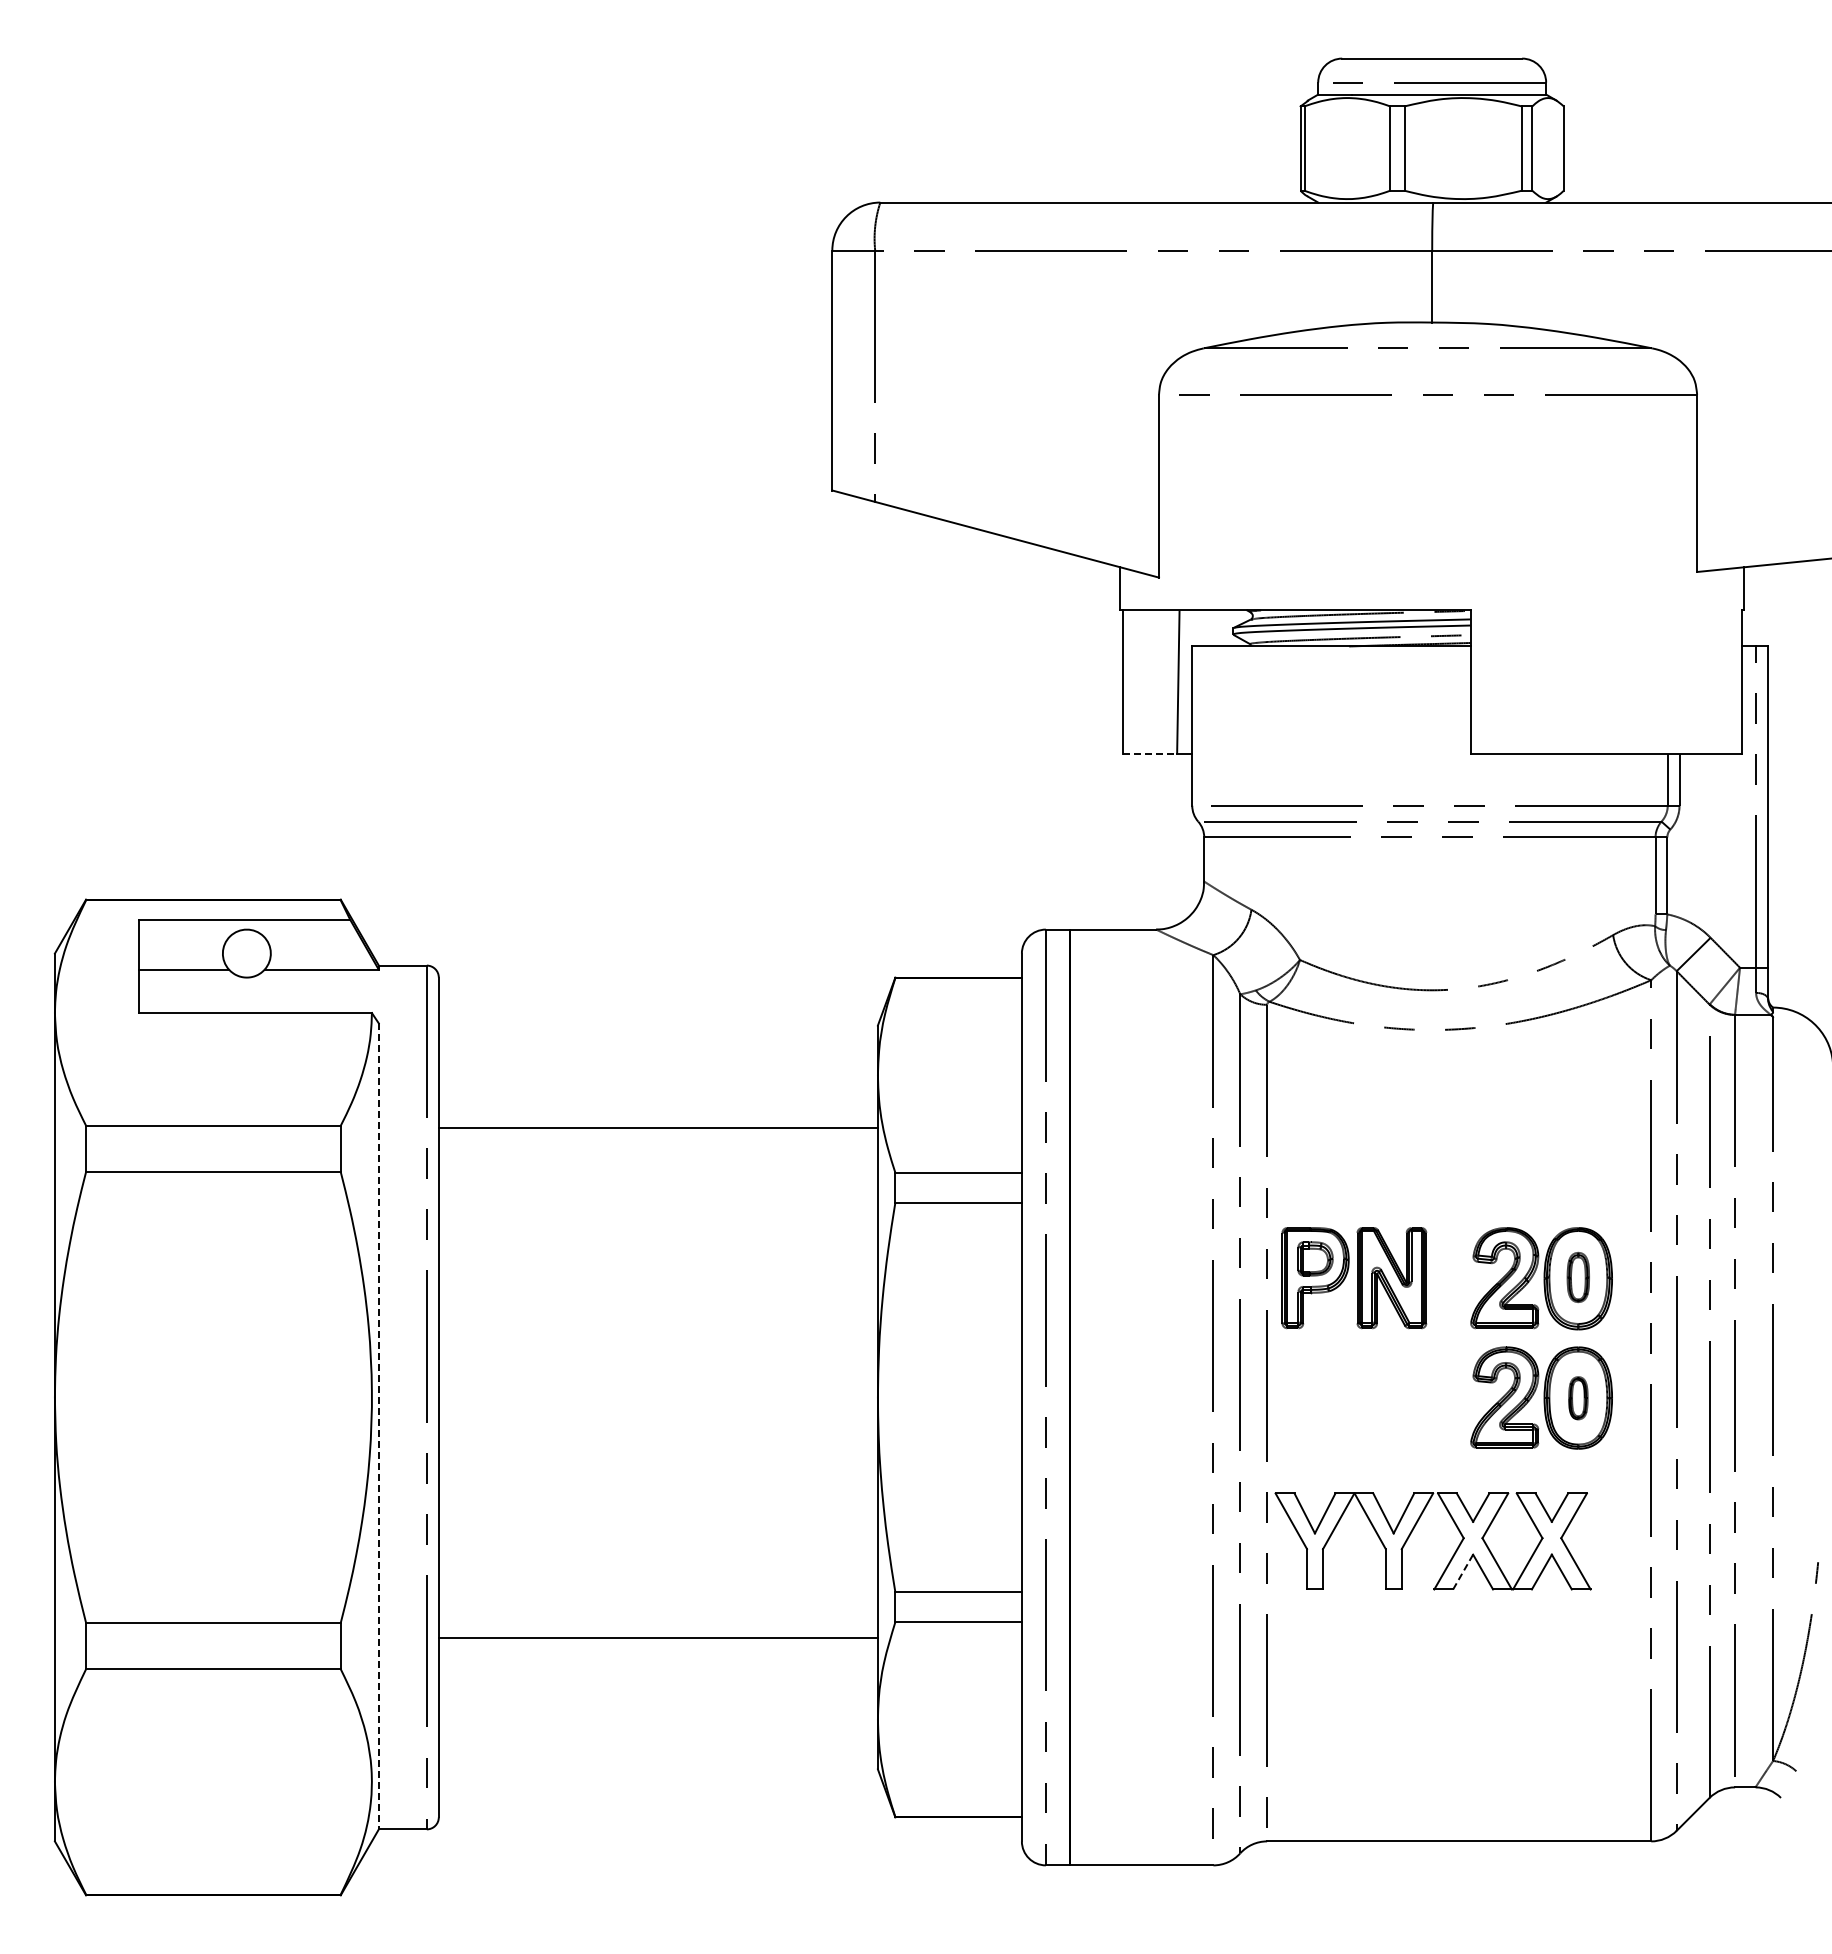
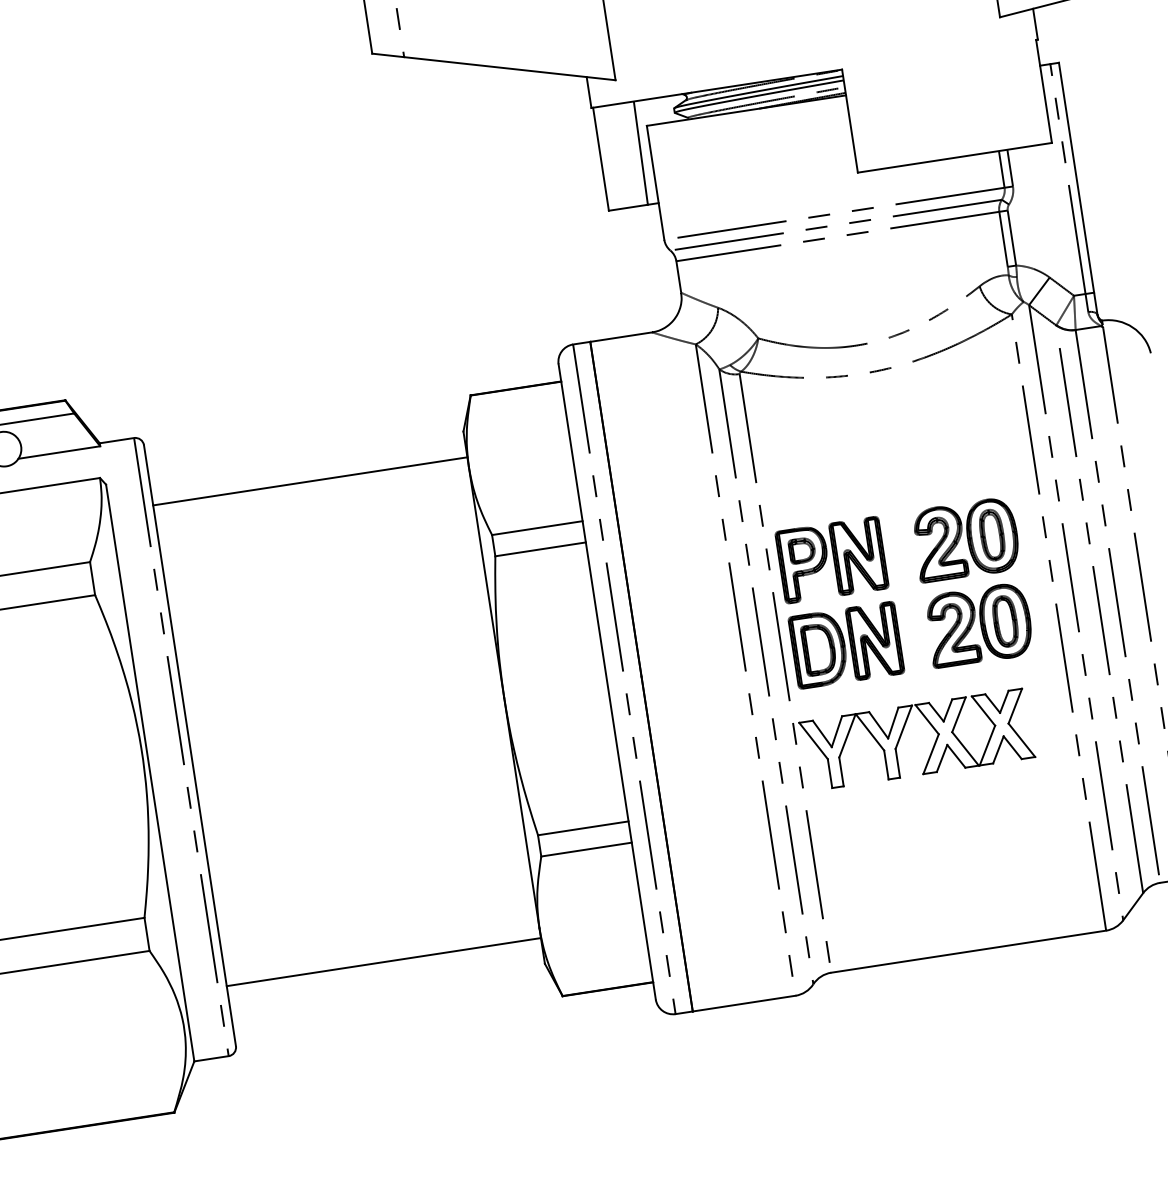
line: (1150, 754) -> (628, 207), dashed -> solid
line: (657, 1127) -> (309, 481), moved
part: (1578, 1277) -> (992, 535), size x1.43
part: (1355, 1397) -> (845, 645), added
part: (1578, 1398) -> (1005, 621), size x1.67
line: (378, 1426) -> (150, 773), dashed -> solid
line: (1463, 1571) -> (942, 758), dashed -> solid
line: (657, 1638) -> (383, 962), moved

